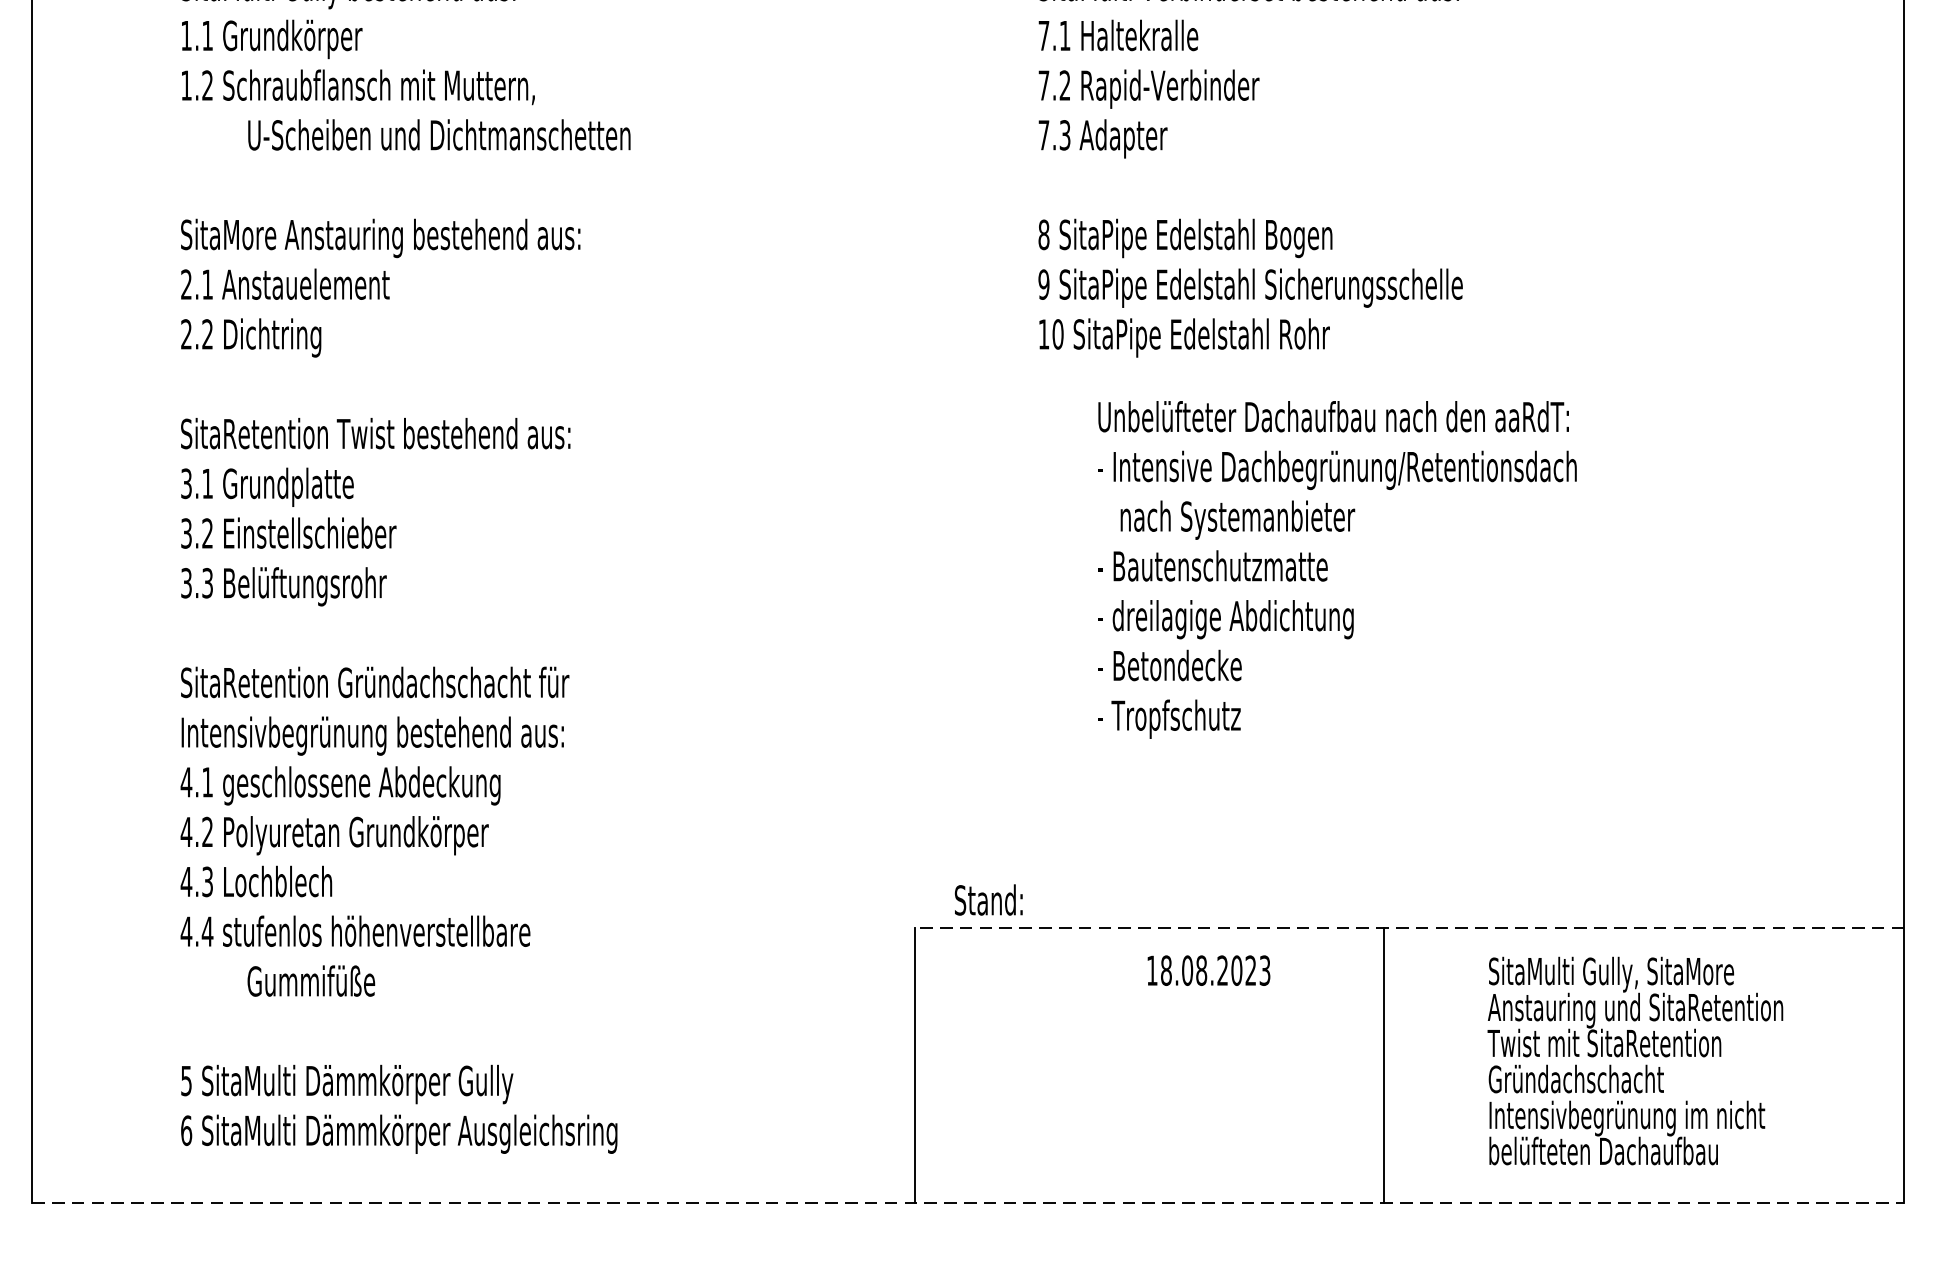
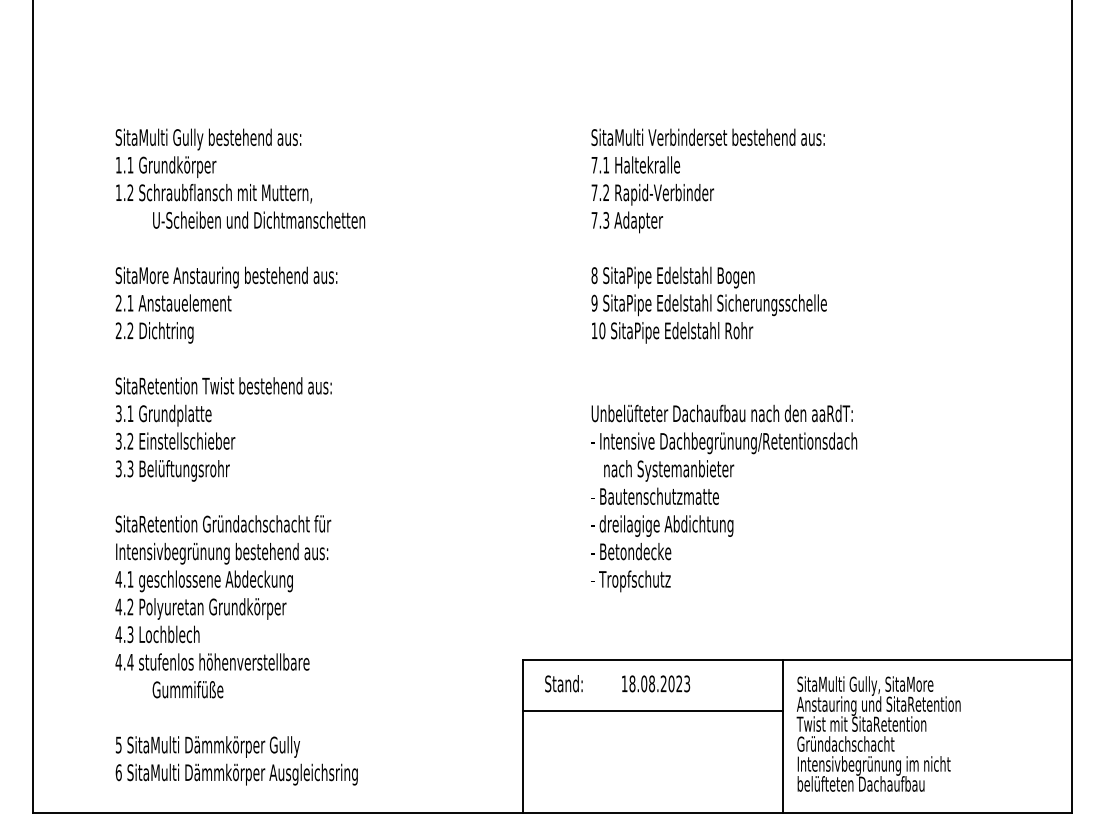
text: (1337, 569) -> (724, 498), moved
text: (988, 899) -> (563, 683), moved
line: (1407, 928) -> (796, 660), dashed -> solid
text: (1209, 969) -> (656, 683), moved
line: (1150, 1018) -> (653, 710), added
text: (1635, 1060) -> (878, 733), moved
line: (968, 1202) -> (552, 812), dashed -> solid

